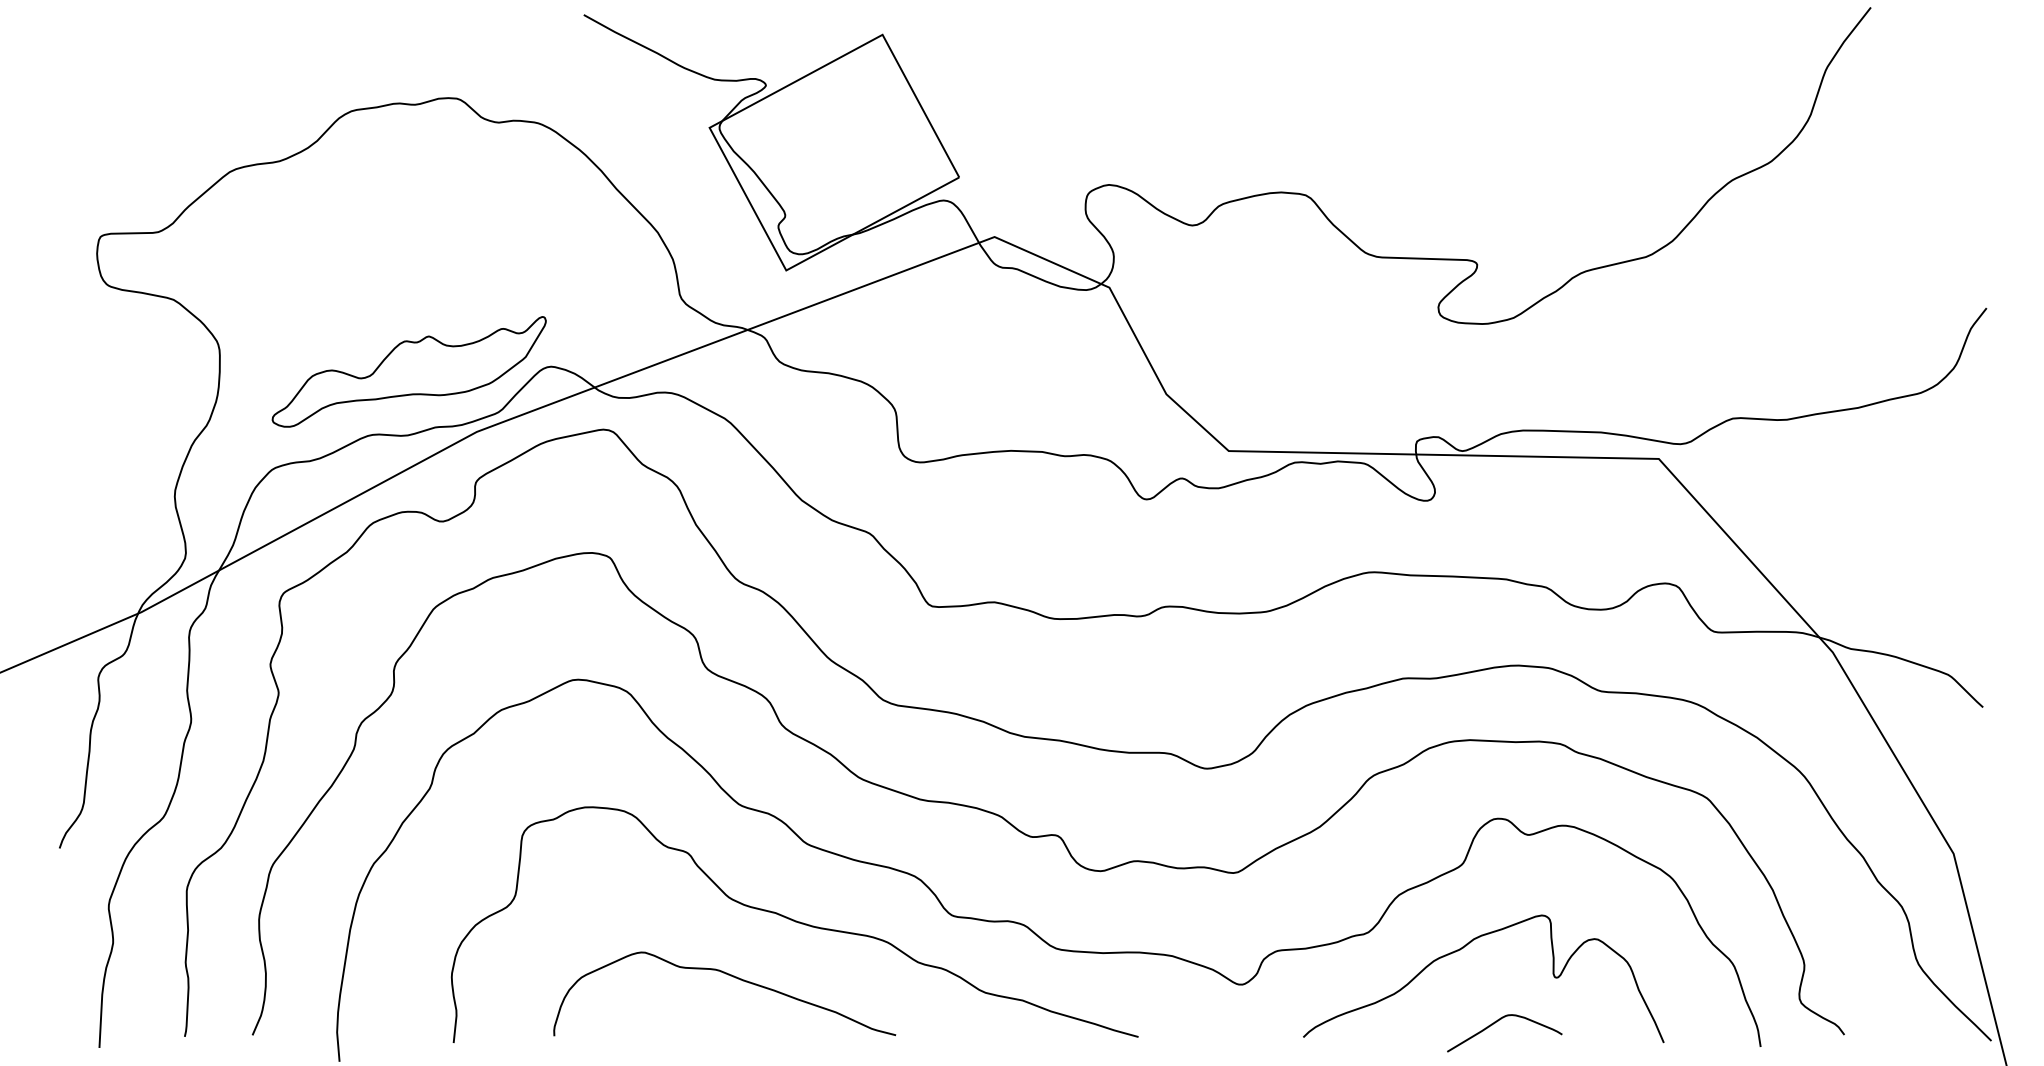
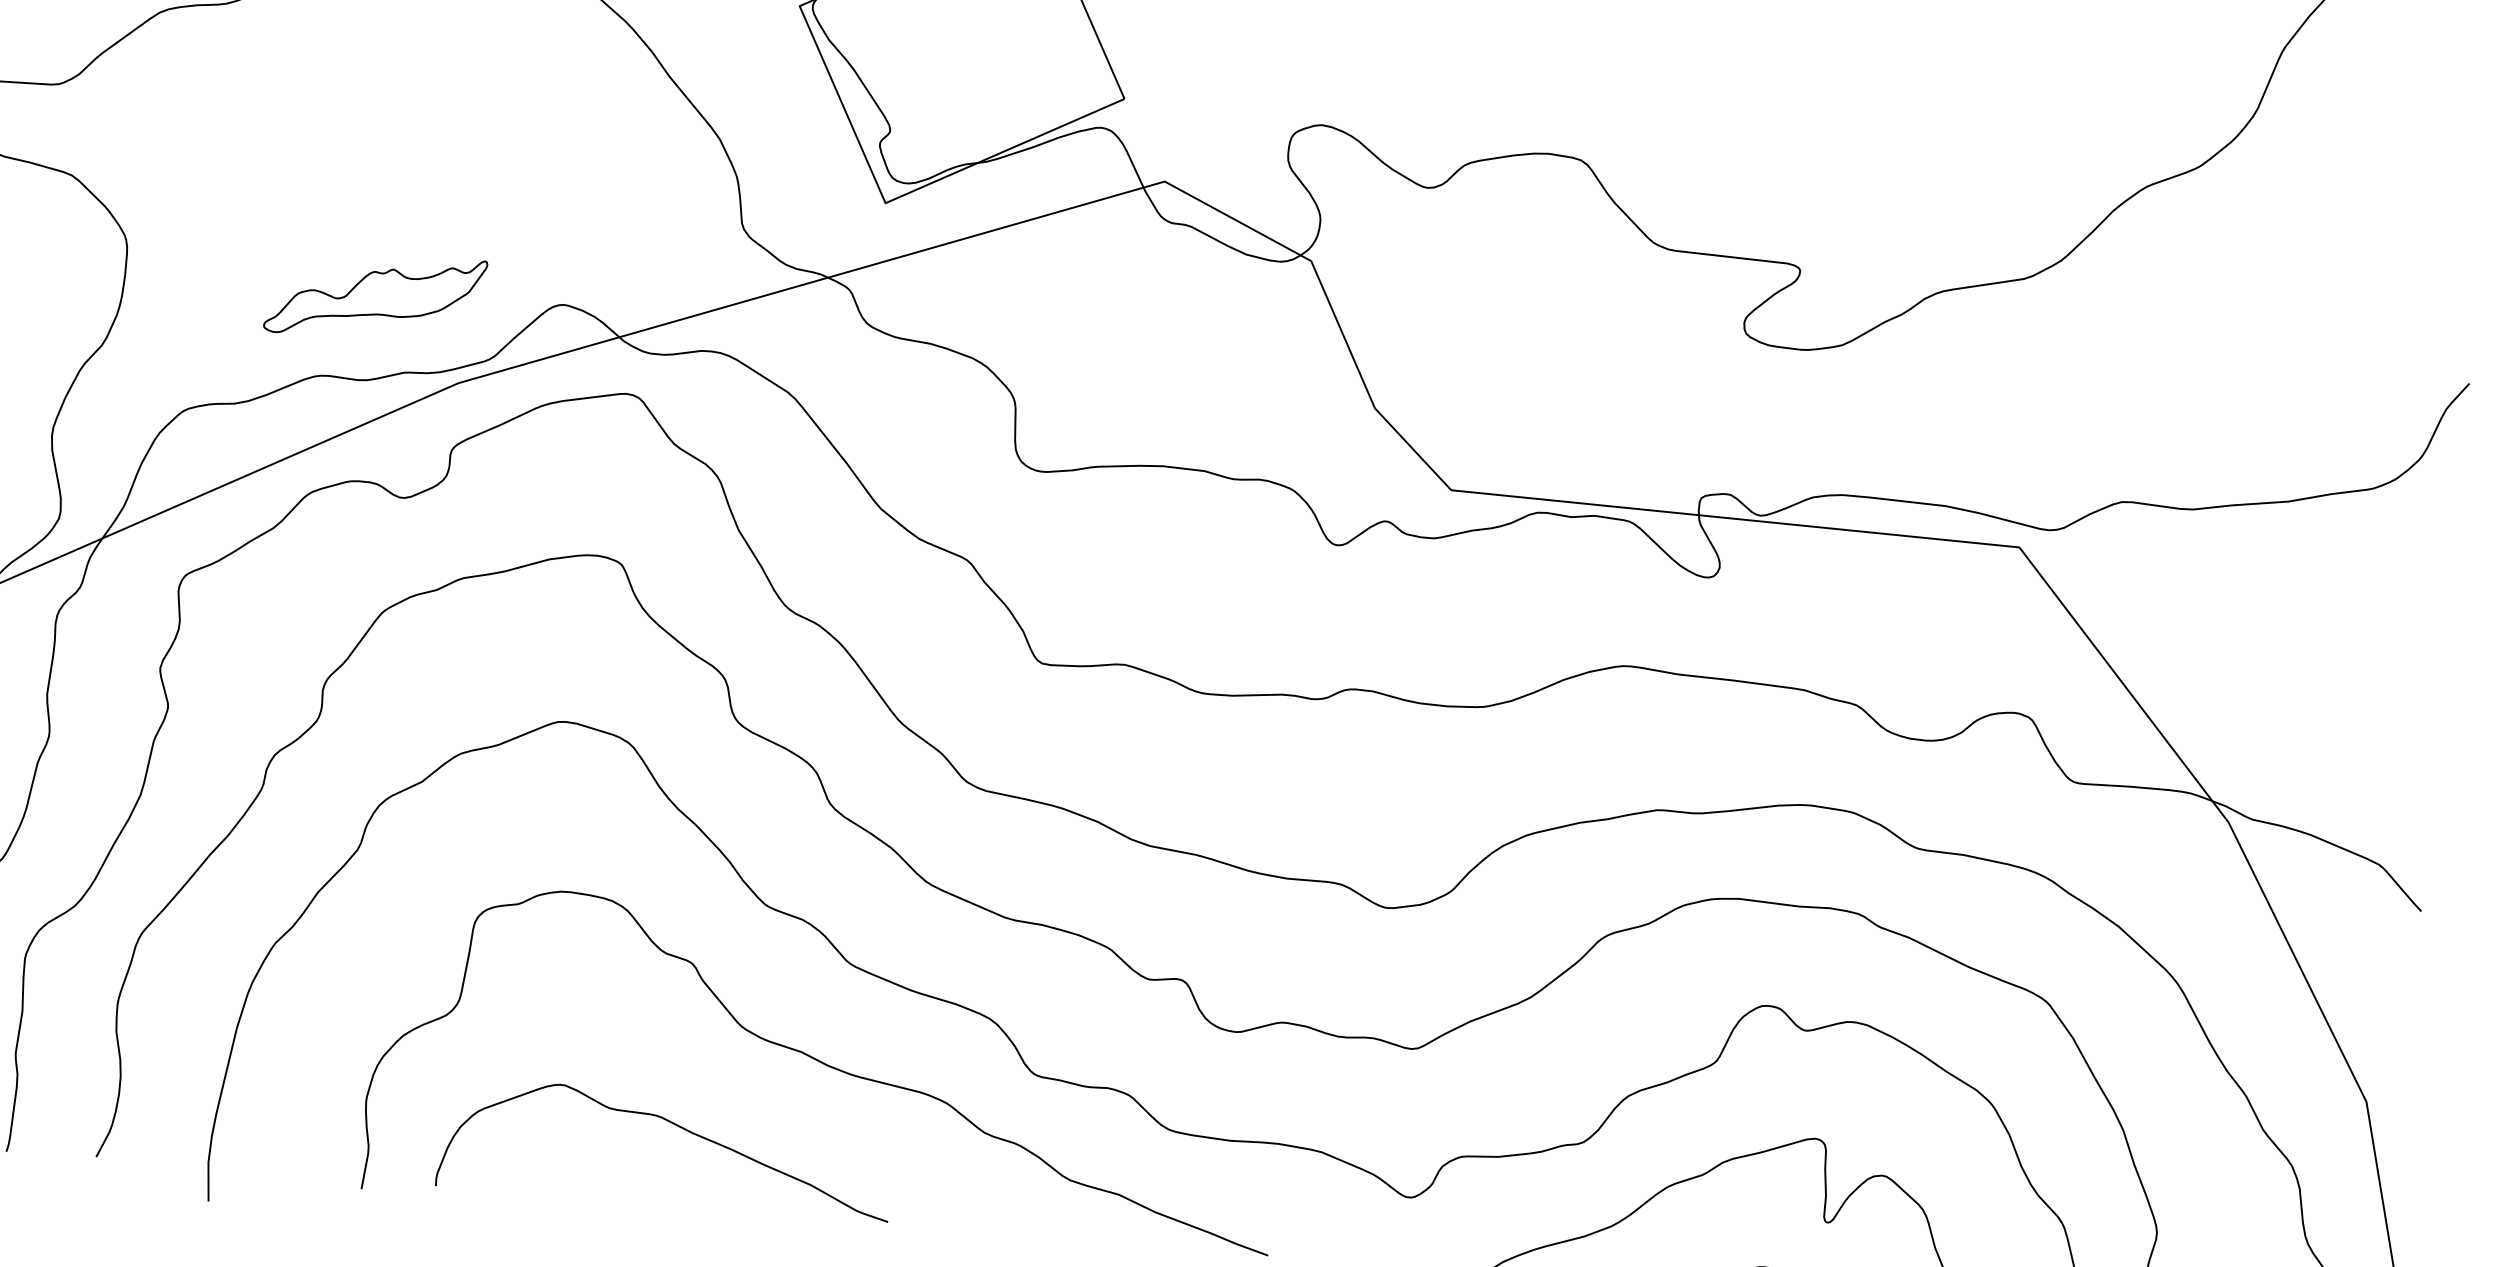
part: (408, 371) -> (374, 295), size x0.6
curve: (730, 976) -> (675, 1126), moved

